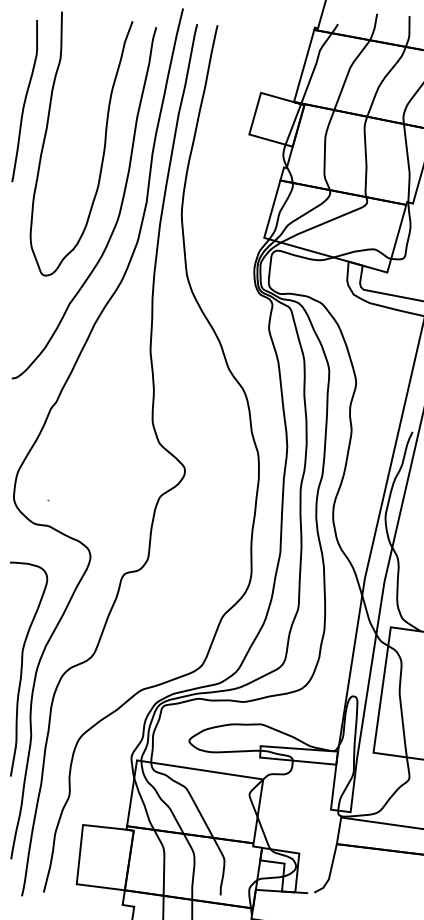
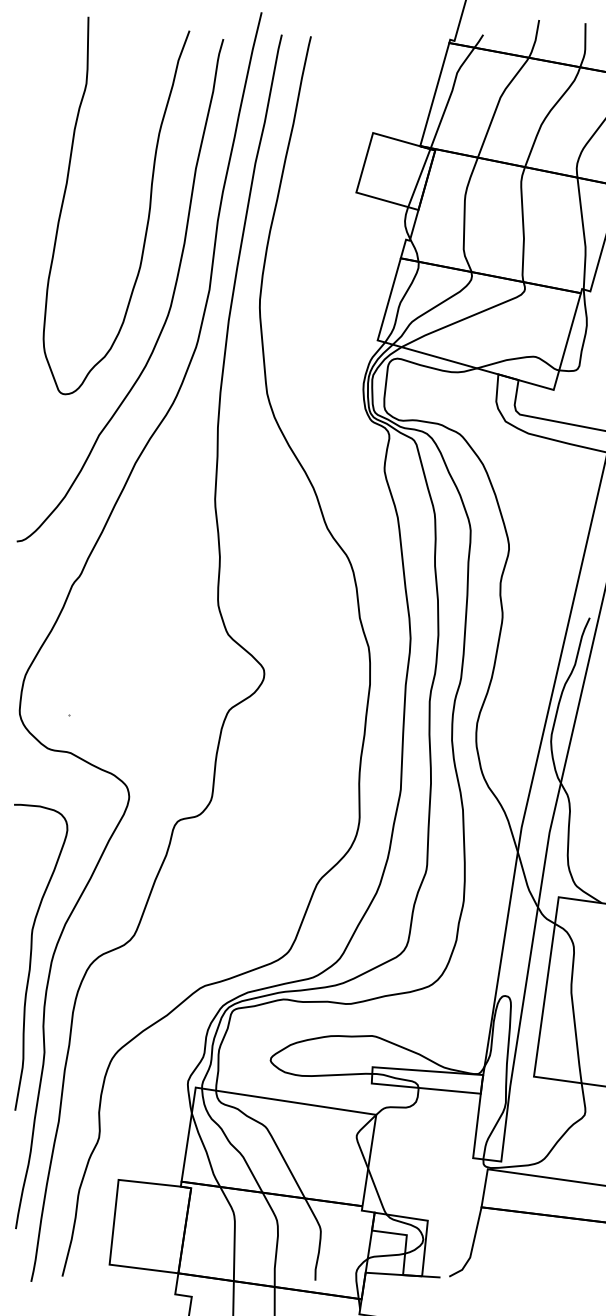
curve: (24, 101) -> (34, 145), removed

